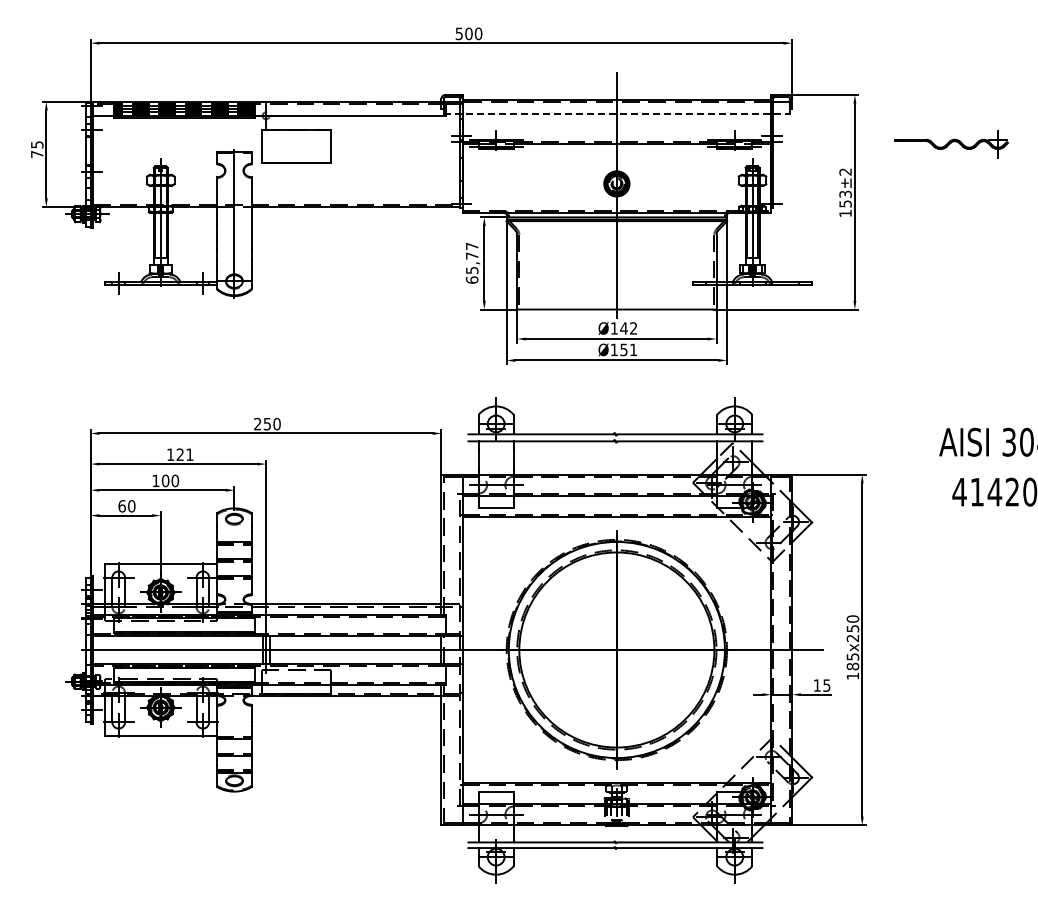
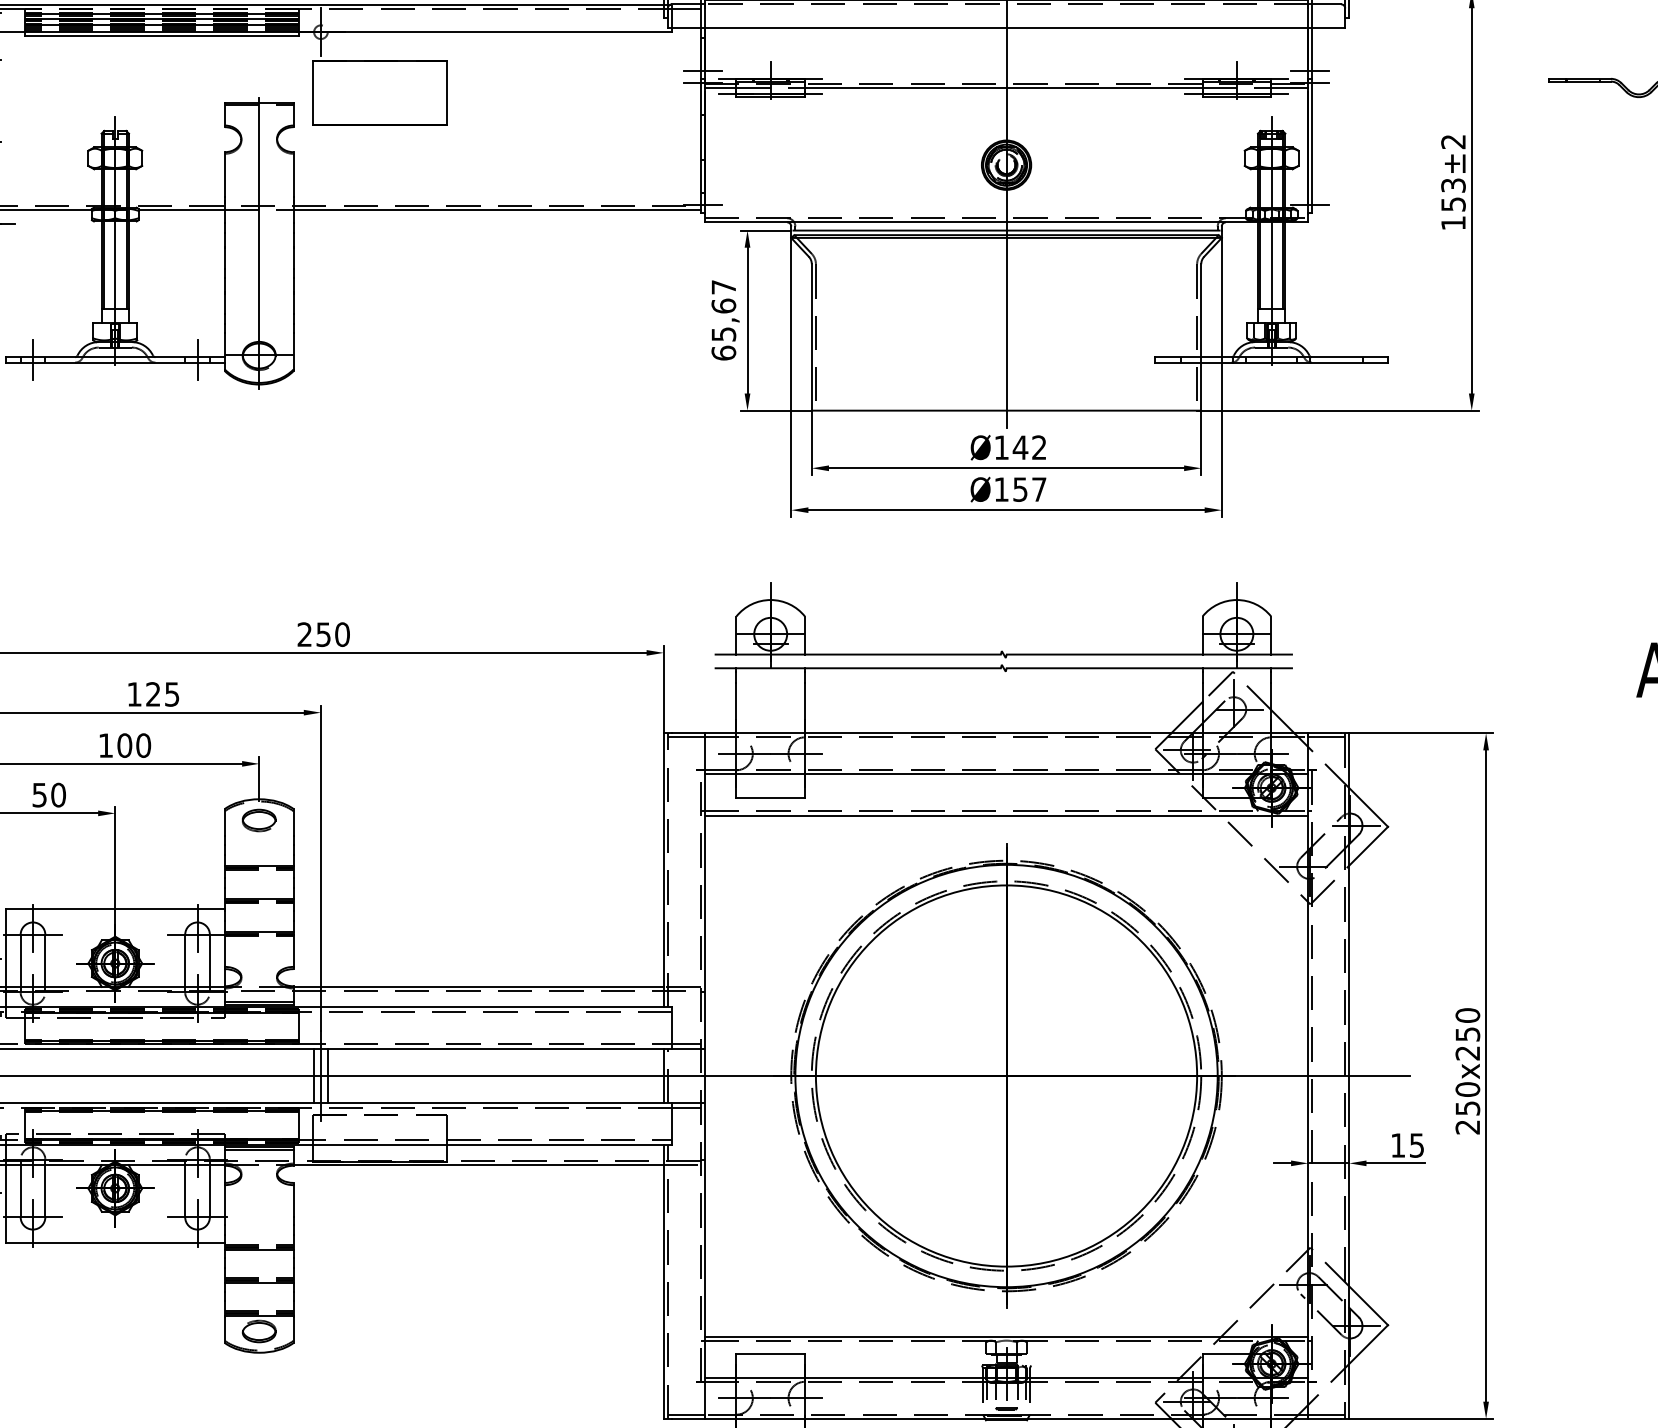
line: (617, 113) -> (1007, 27), dashed -> solid
text: (472, 255) -> (724, 305), 65,77 -> 65,67
text: (633, 349) -> (1039, 488), 151 -> 157
text: (189, 454) -> (171, 693), 121 -> 125
text: (121, 506) -> (38, 795), 60 -> 50
text: (852, 666) -> (1467, 1108), 185 -> 250

